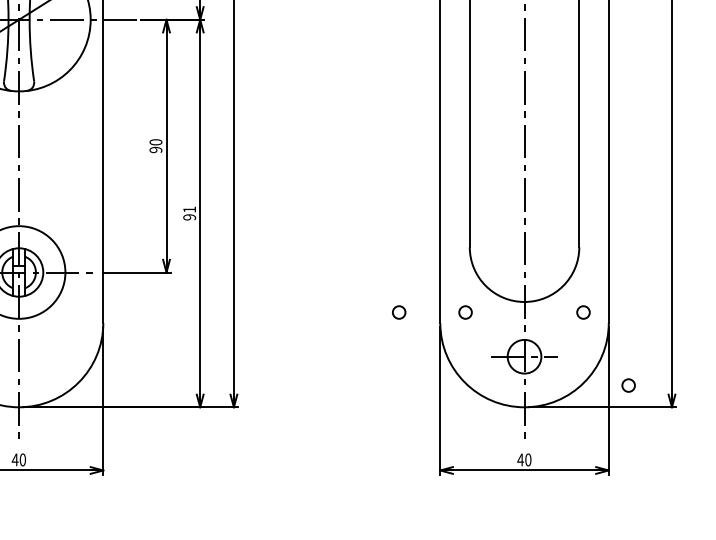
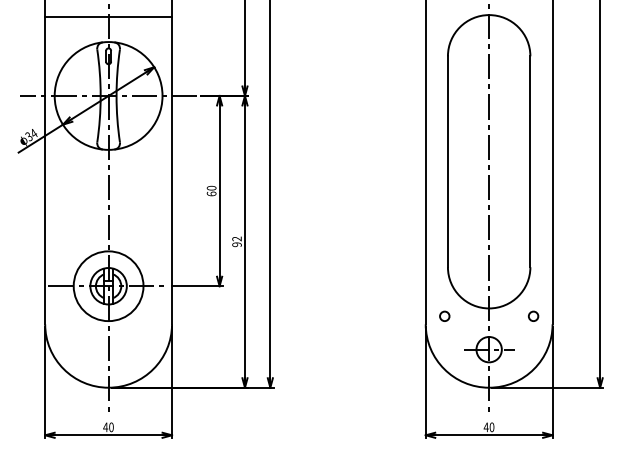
text: (155, 149) -> (211, 193), 90 -> 60
text: (188, 209) -> (236, 238), 91 -> 92
circle: (398, 311) -> (394, 315), removed
circle: (628, 384) -> (567, 370), removed

